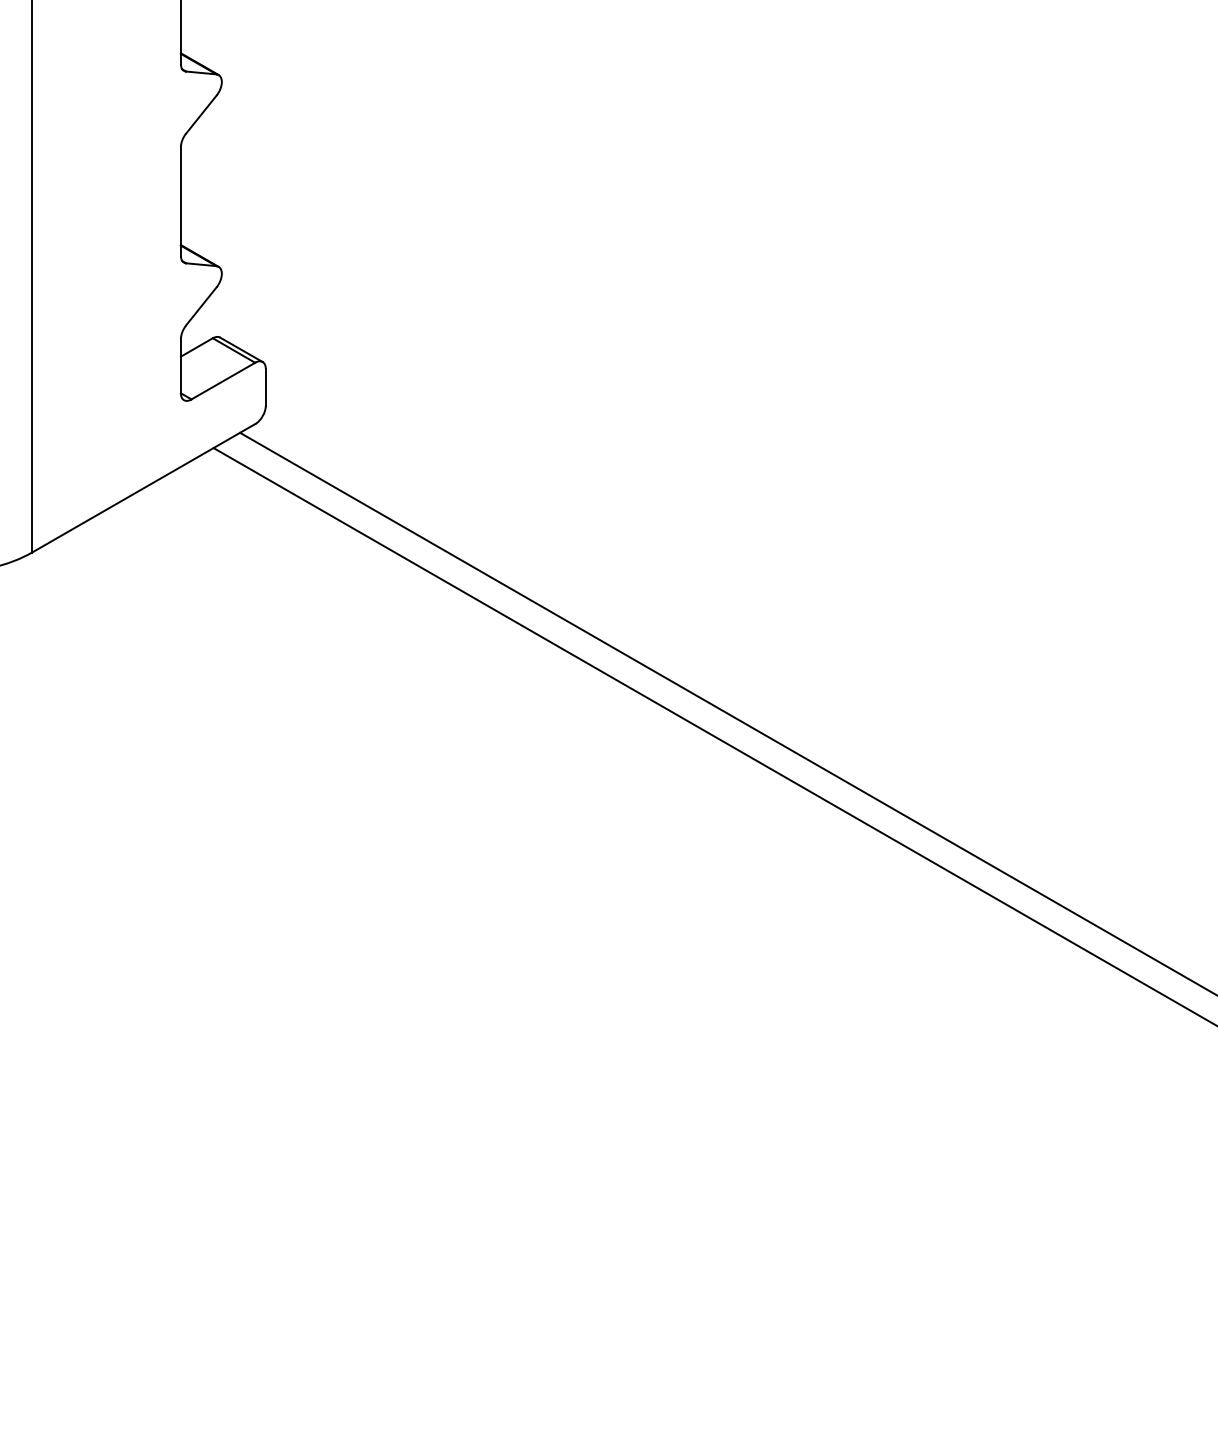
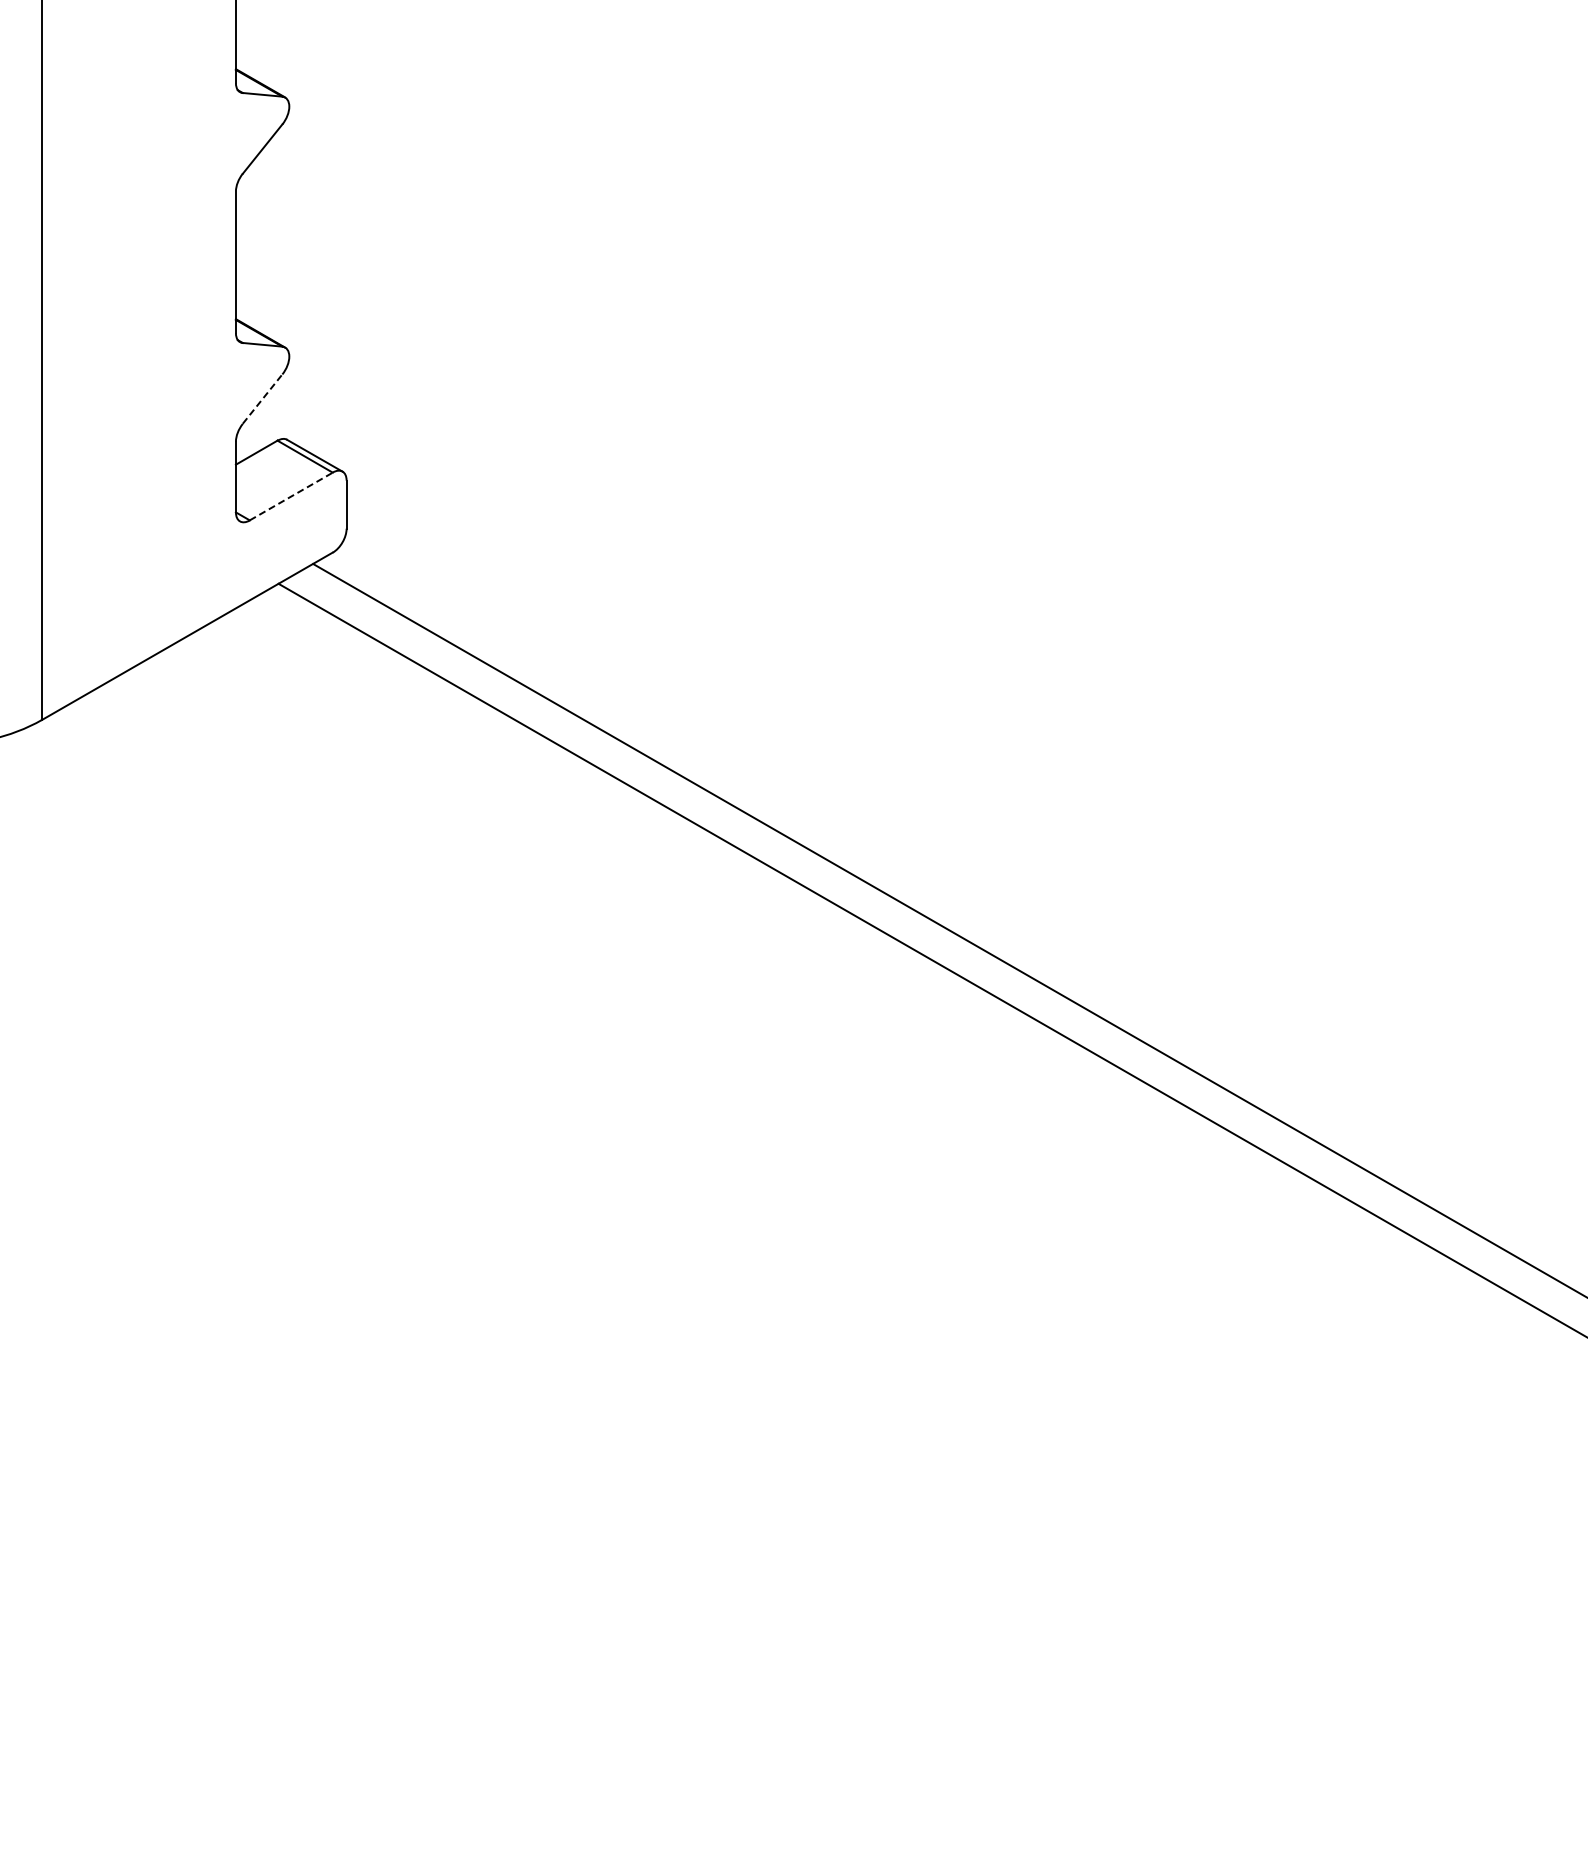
line: (201, 306) -> (262, 399), solid -> dashed
line: (223, 381) -> (291, 496), solid -> dashed

